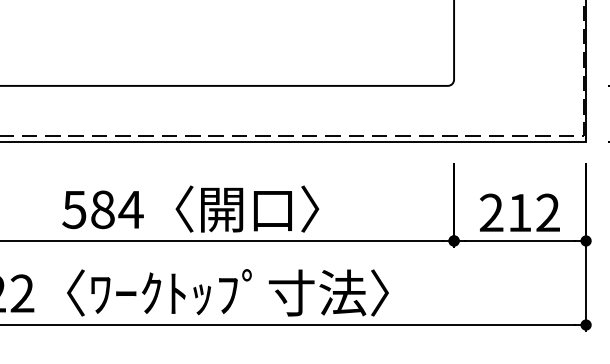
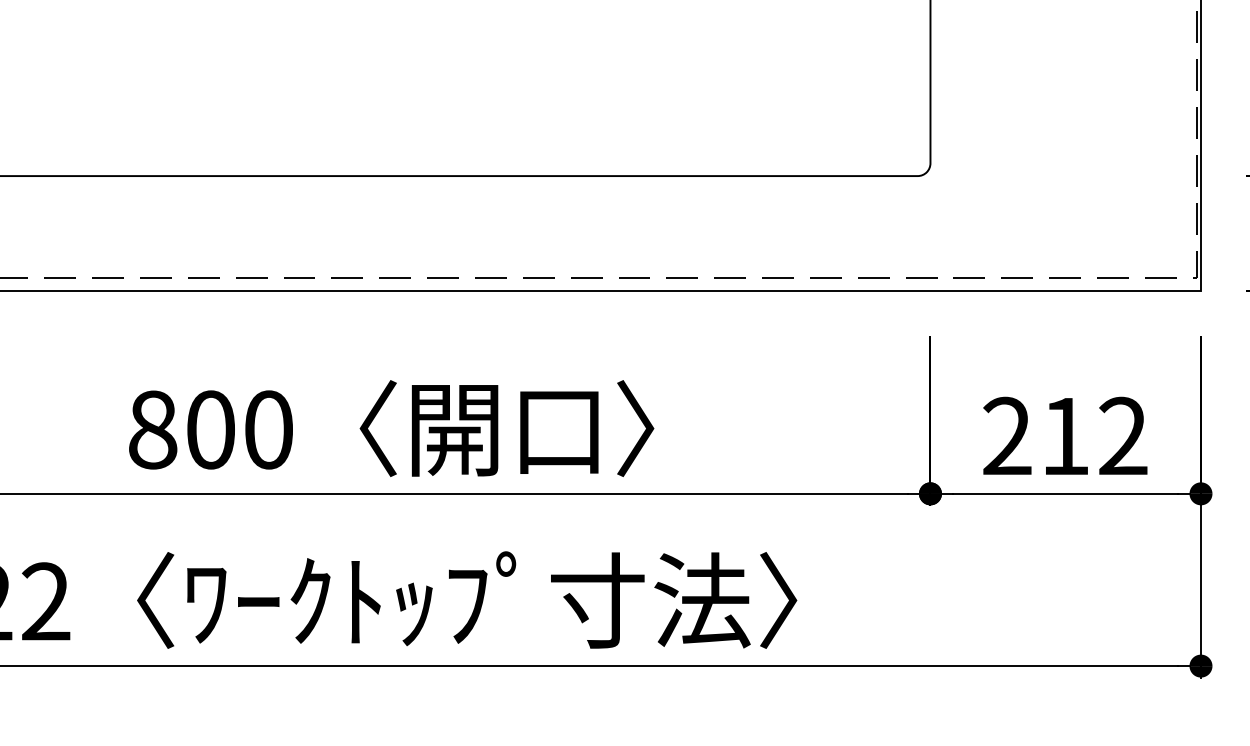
text: (102, 209) -> (210, 429), 584 -> 800

